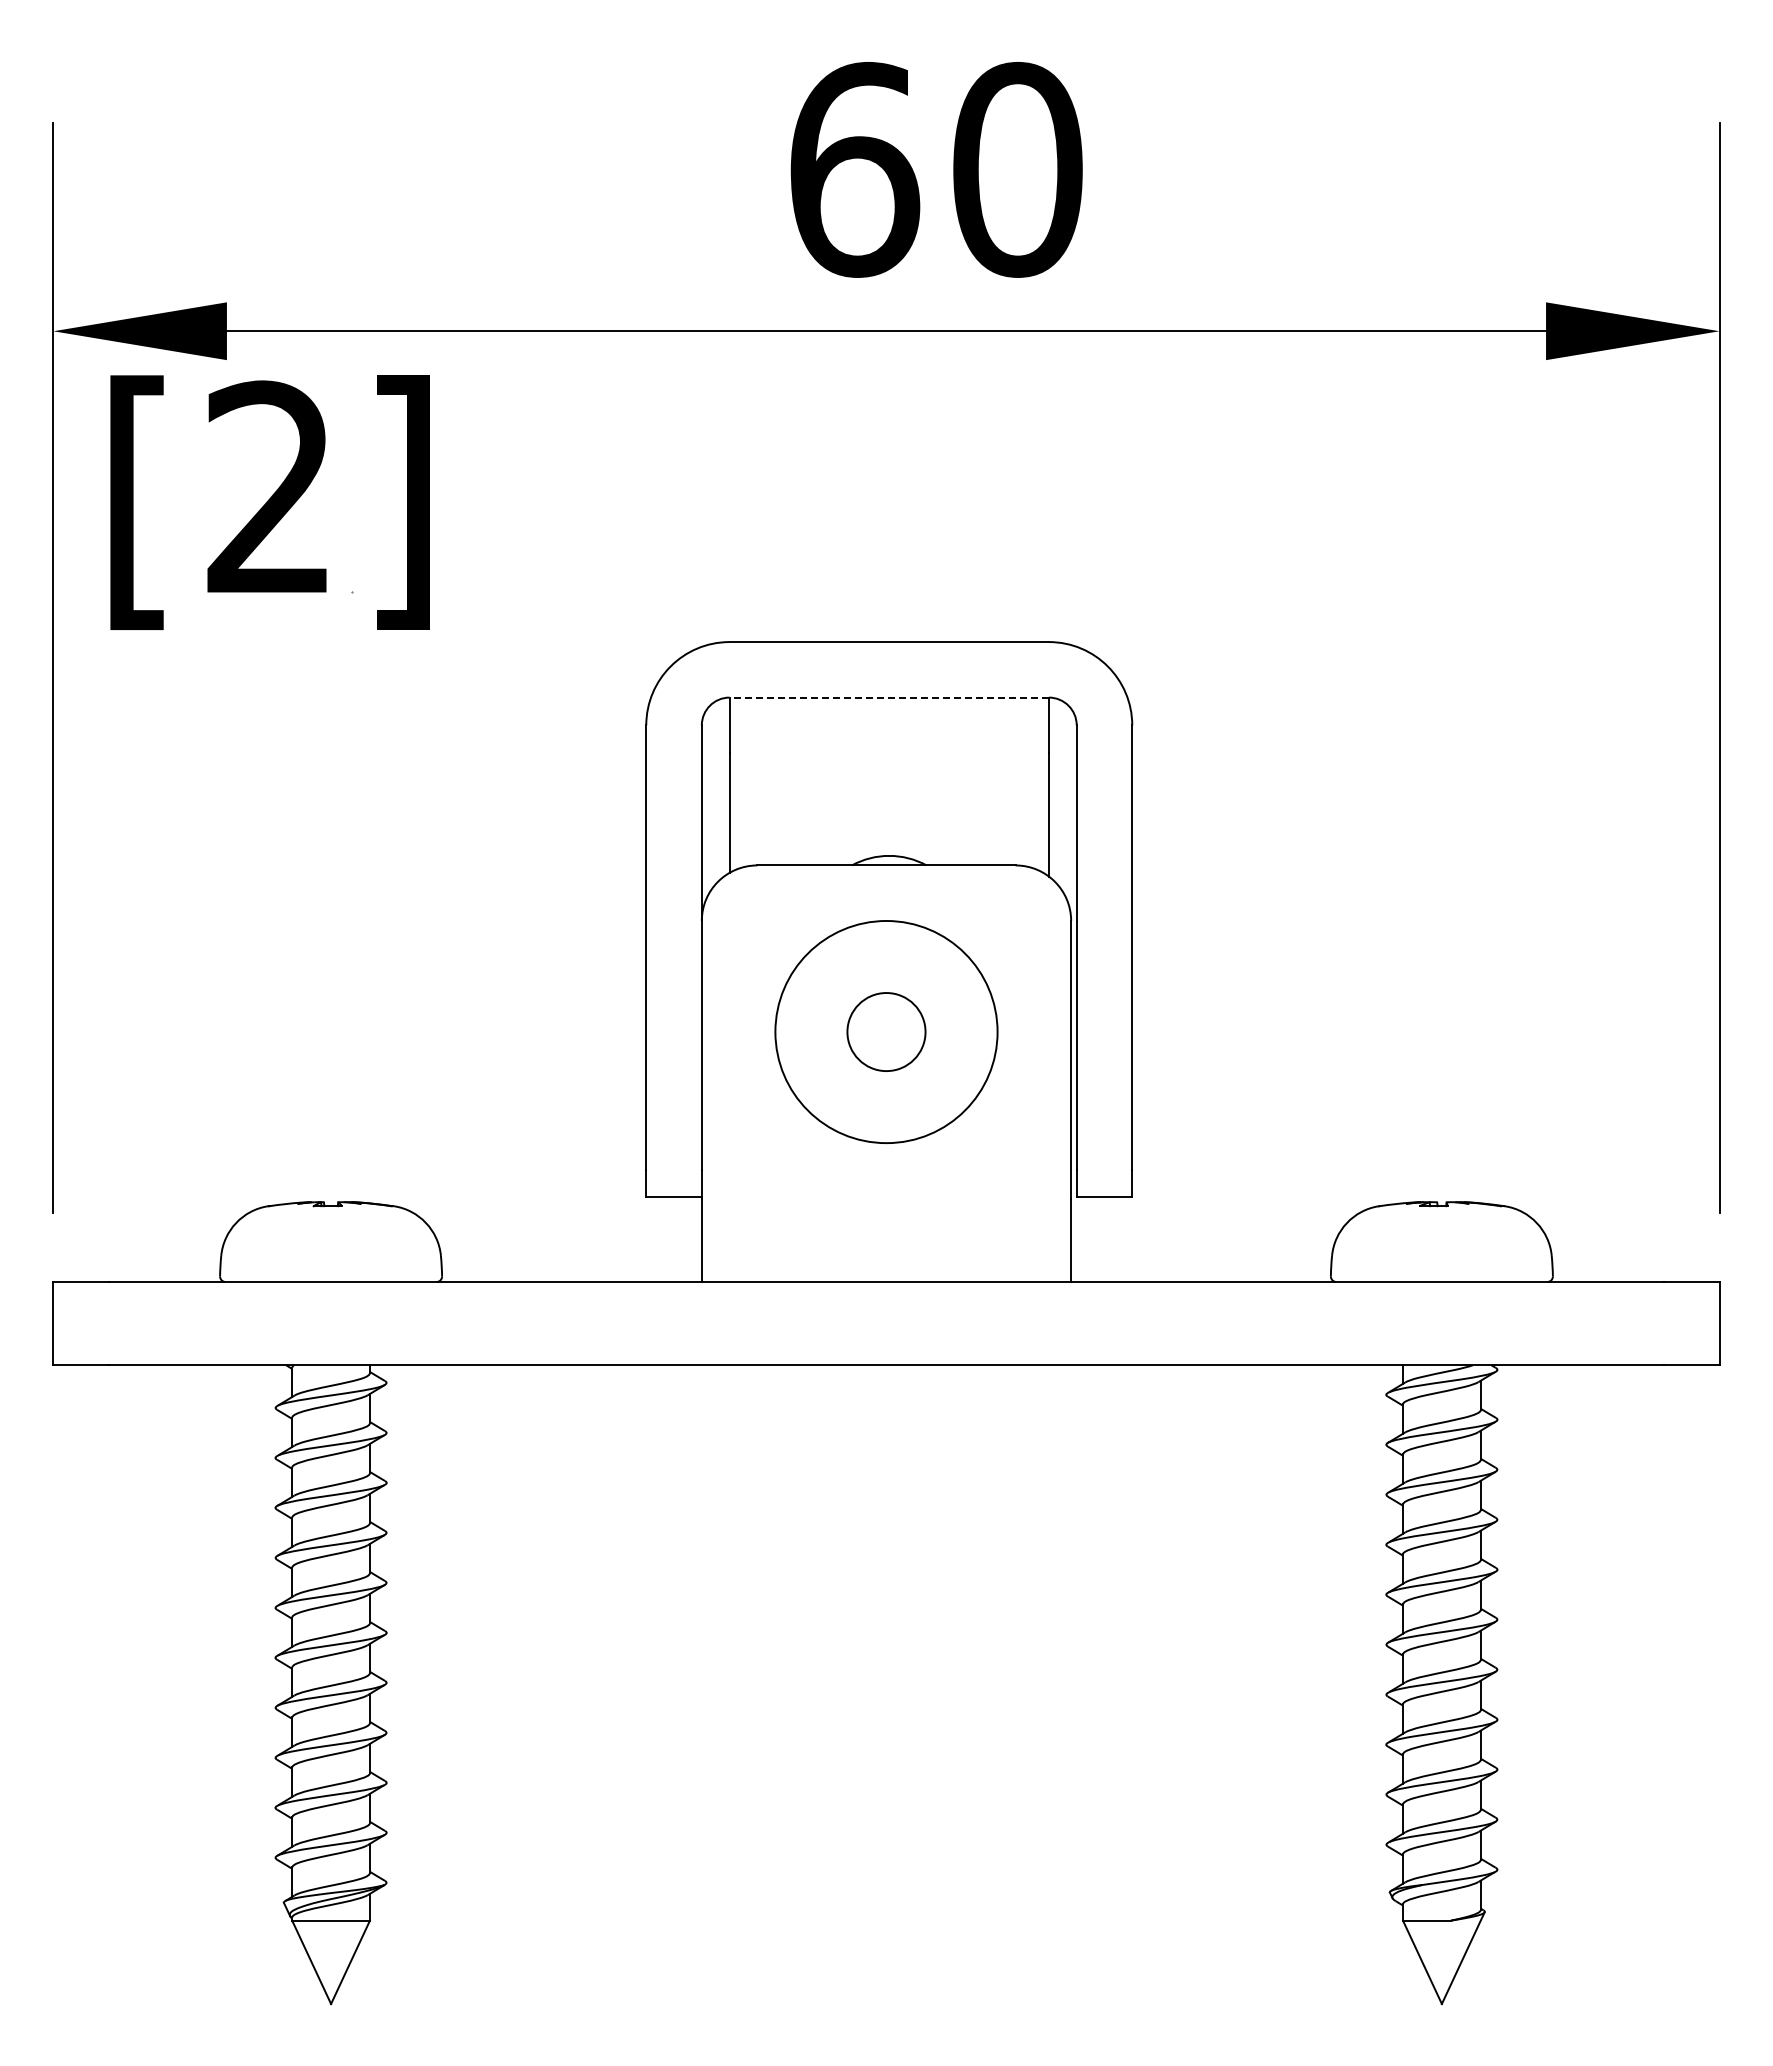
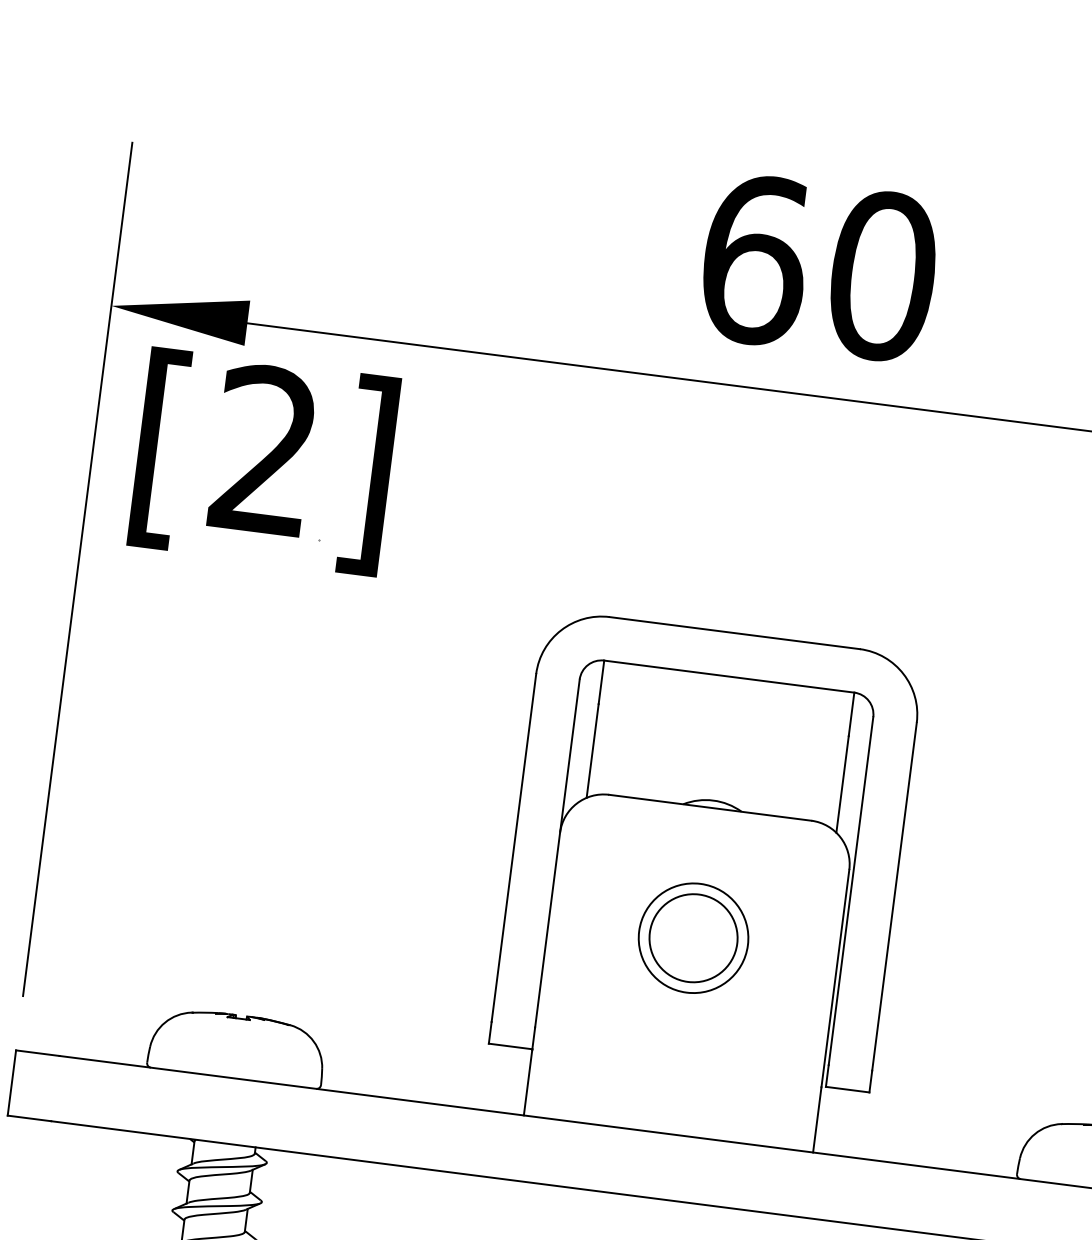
line: (889, 697) -> (729, 676), dashed -> solid
circle: (886, 1031) -> (693, 937), size x0.62
circle: (886, 1031) -> (693, 937), size x1.43

